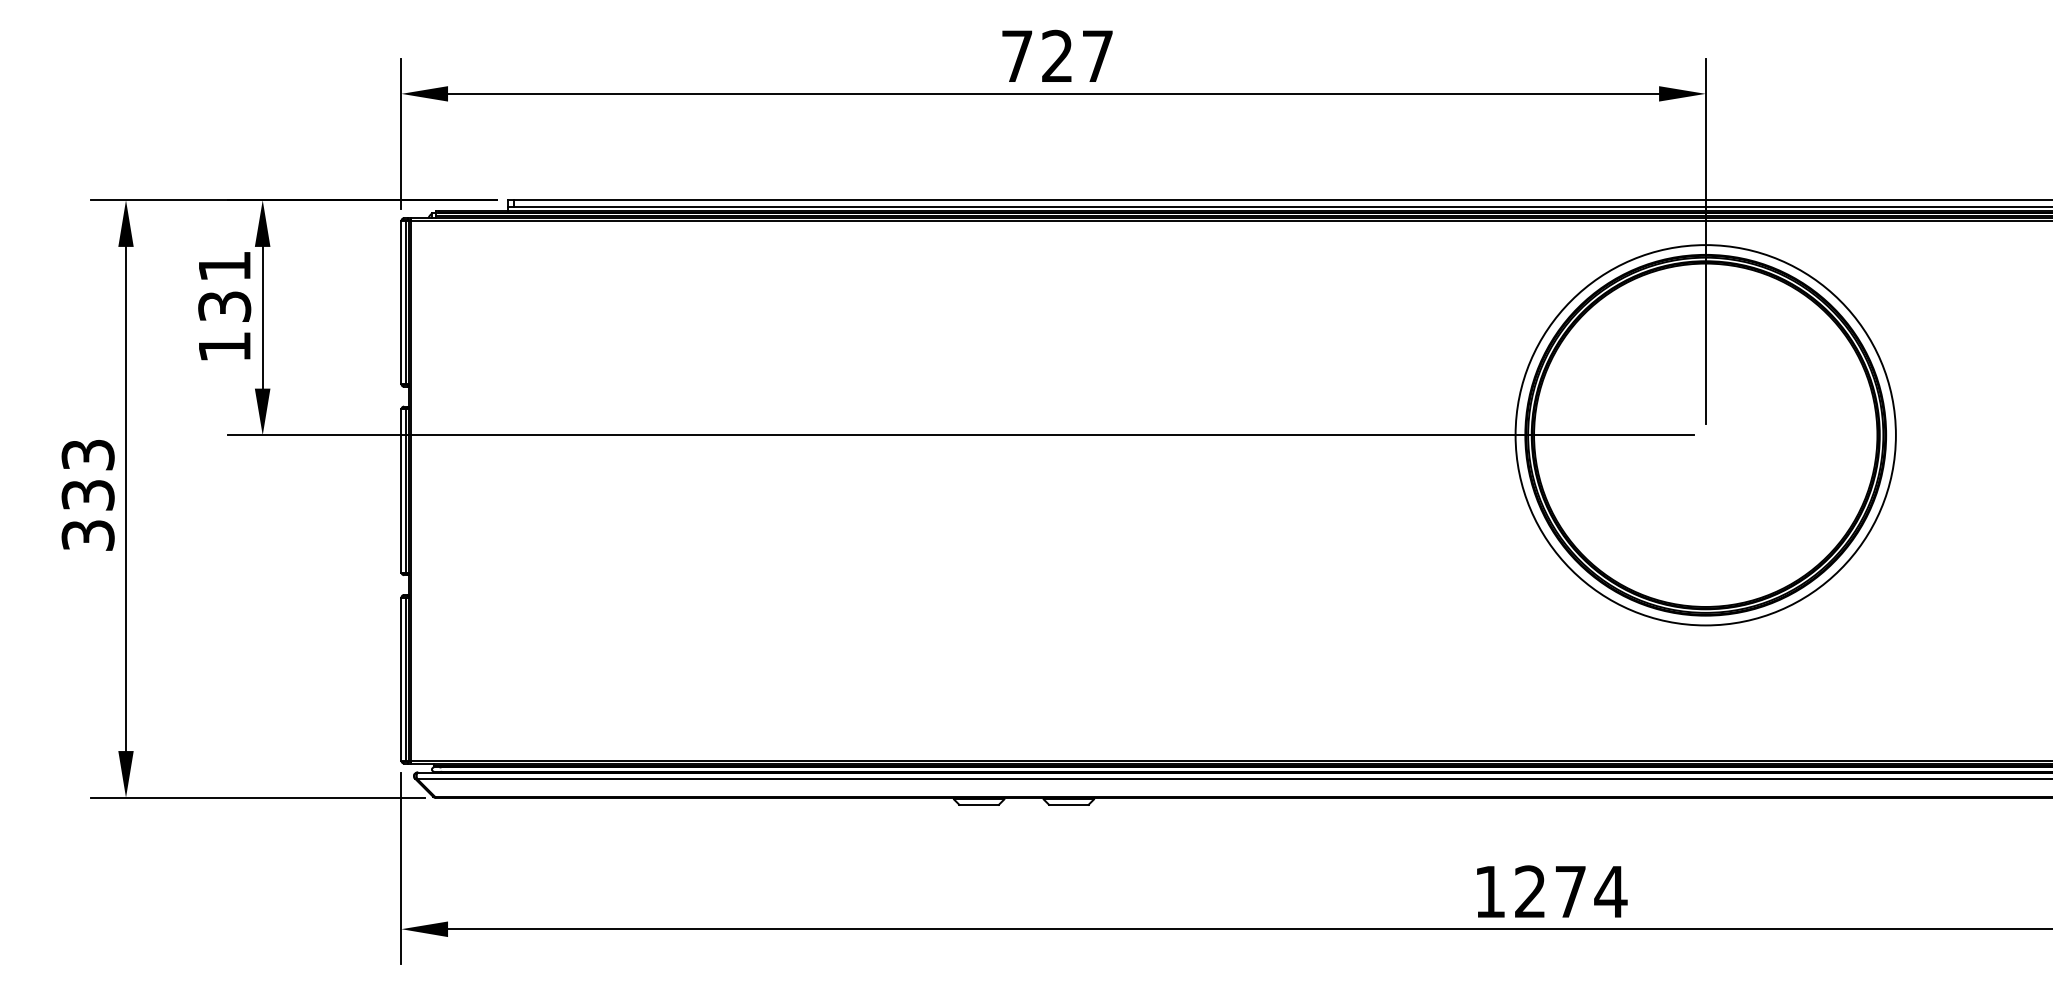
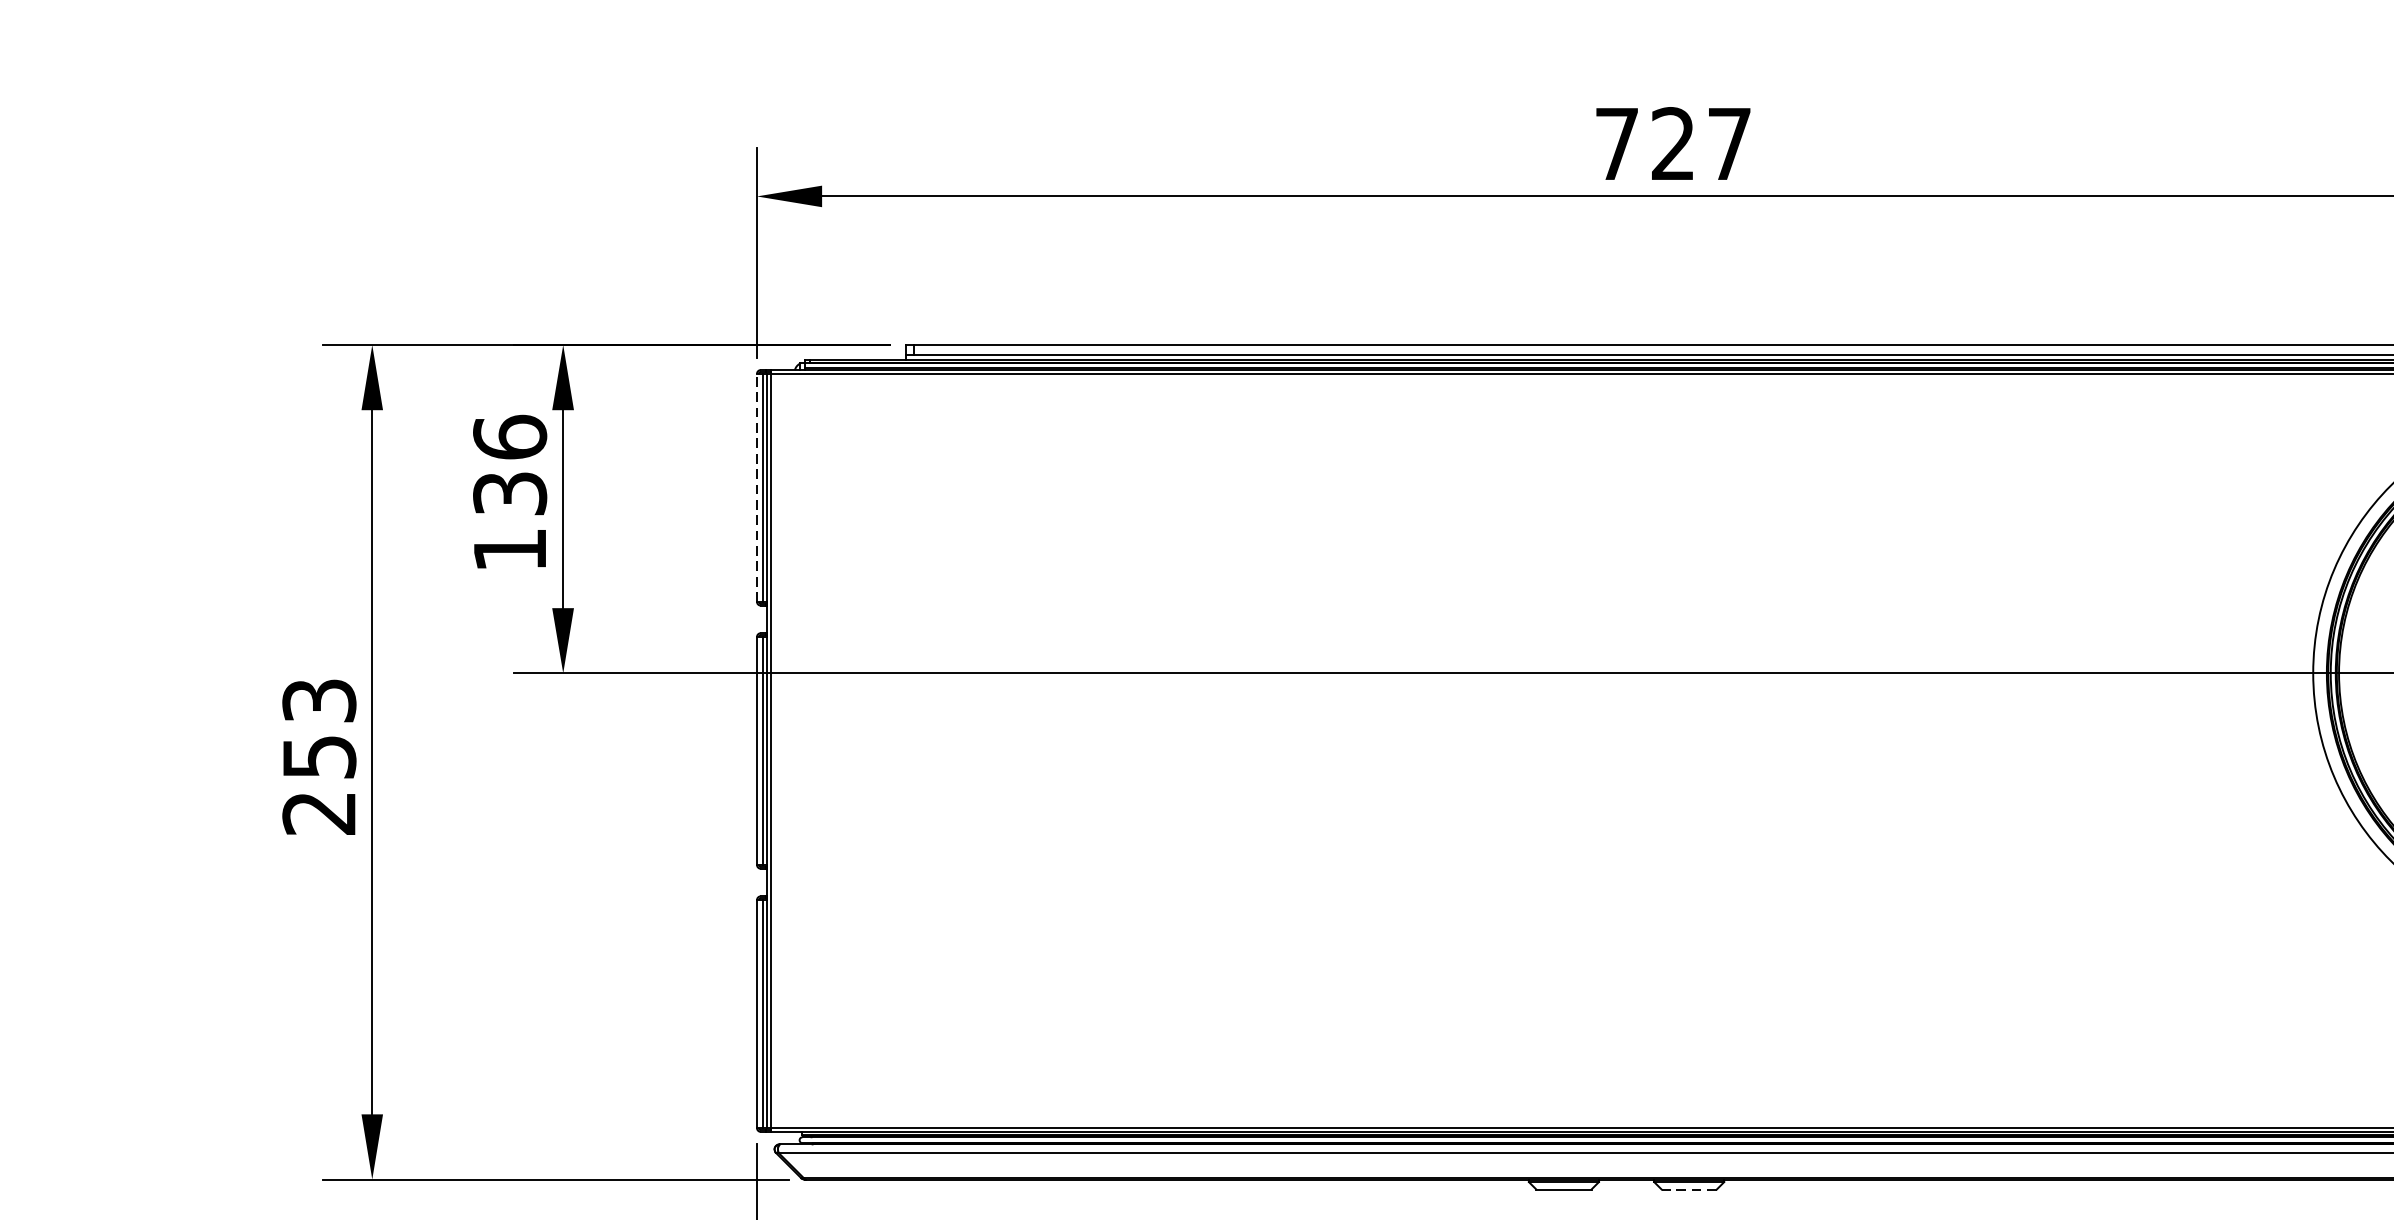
text: (224, 266) -> (509, 437), 131 -> 136
line: (401, 302) -> (757, 487), solid -> dashed
text: (87, 515) -> (318, 785), 333 -> 253
line: (1068, 804) -> (1688, 1189), solid -> dashed

